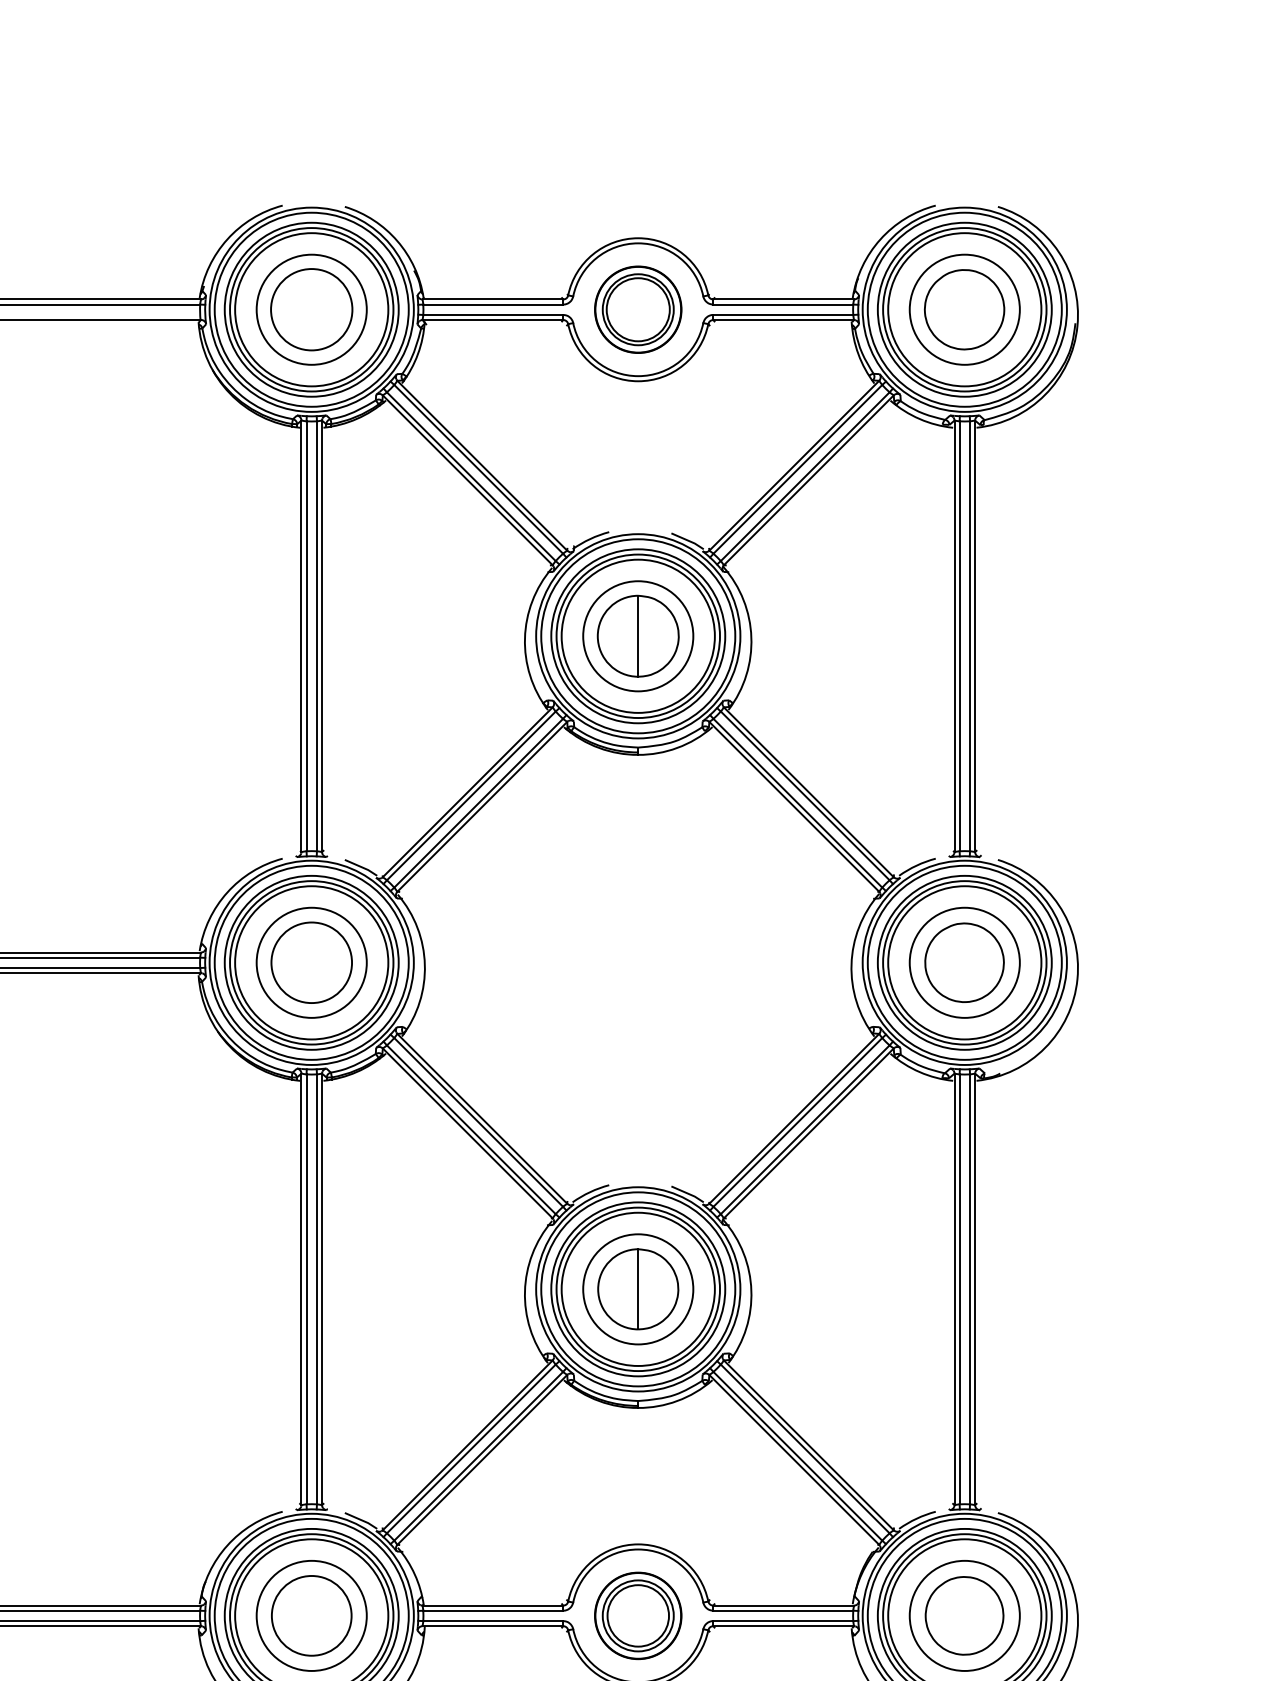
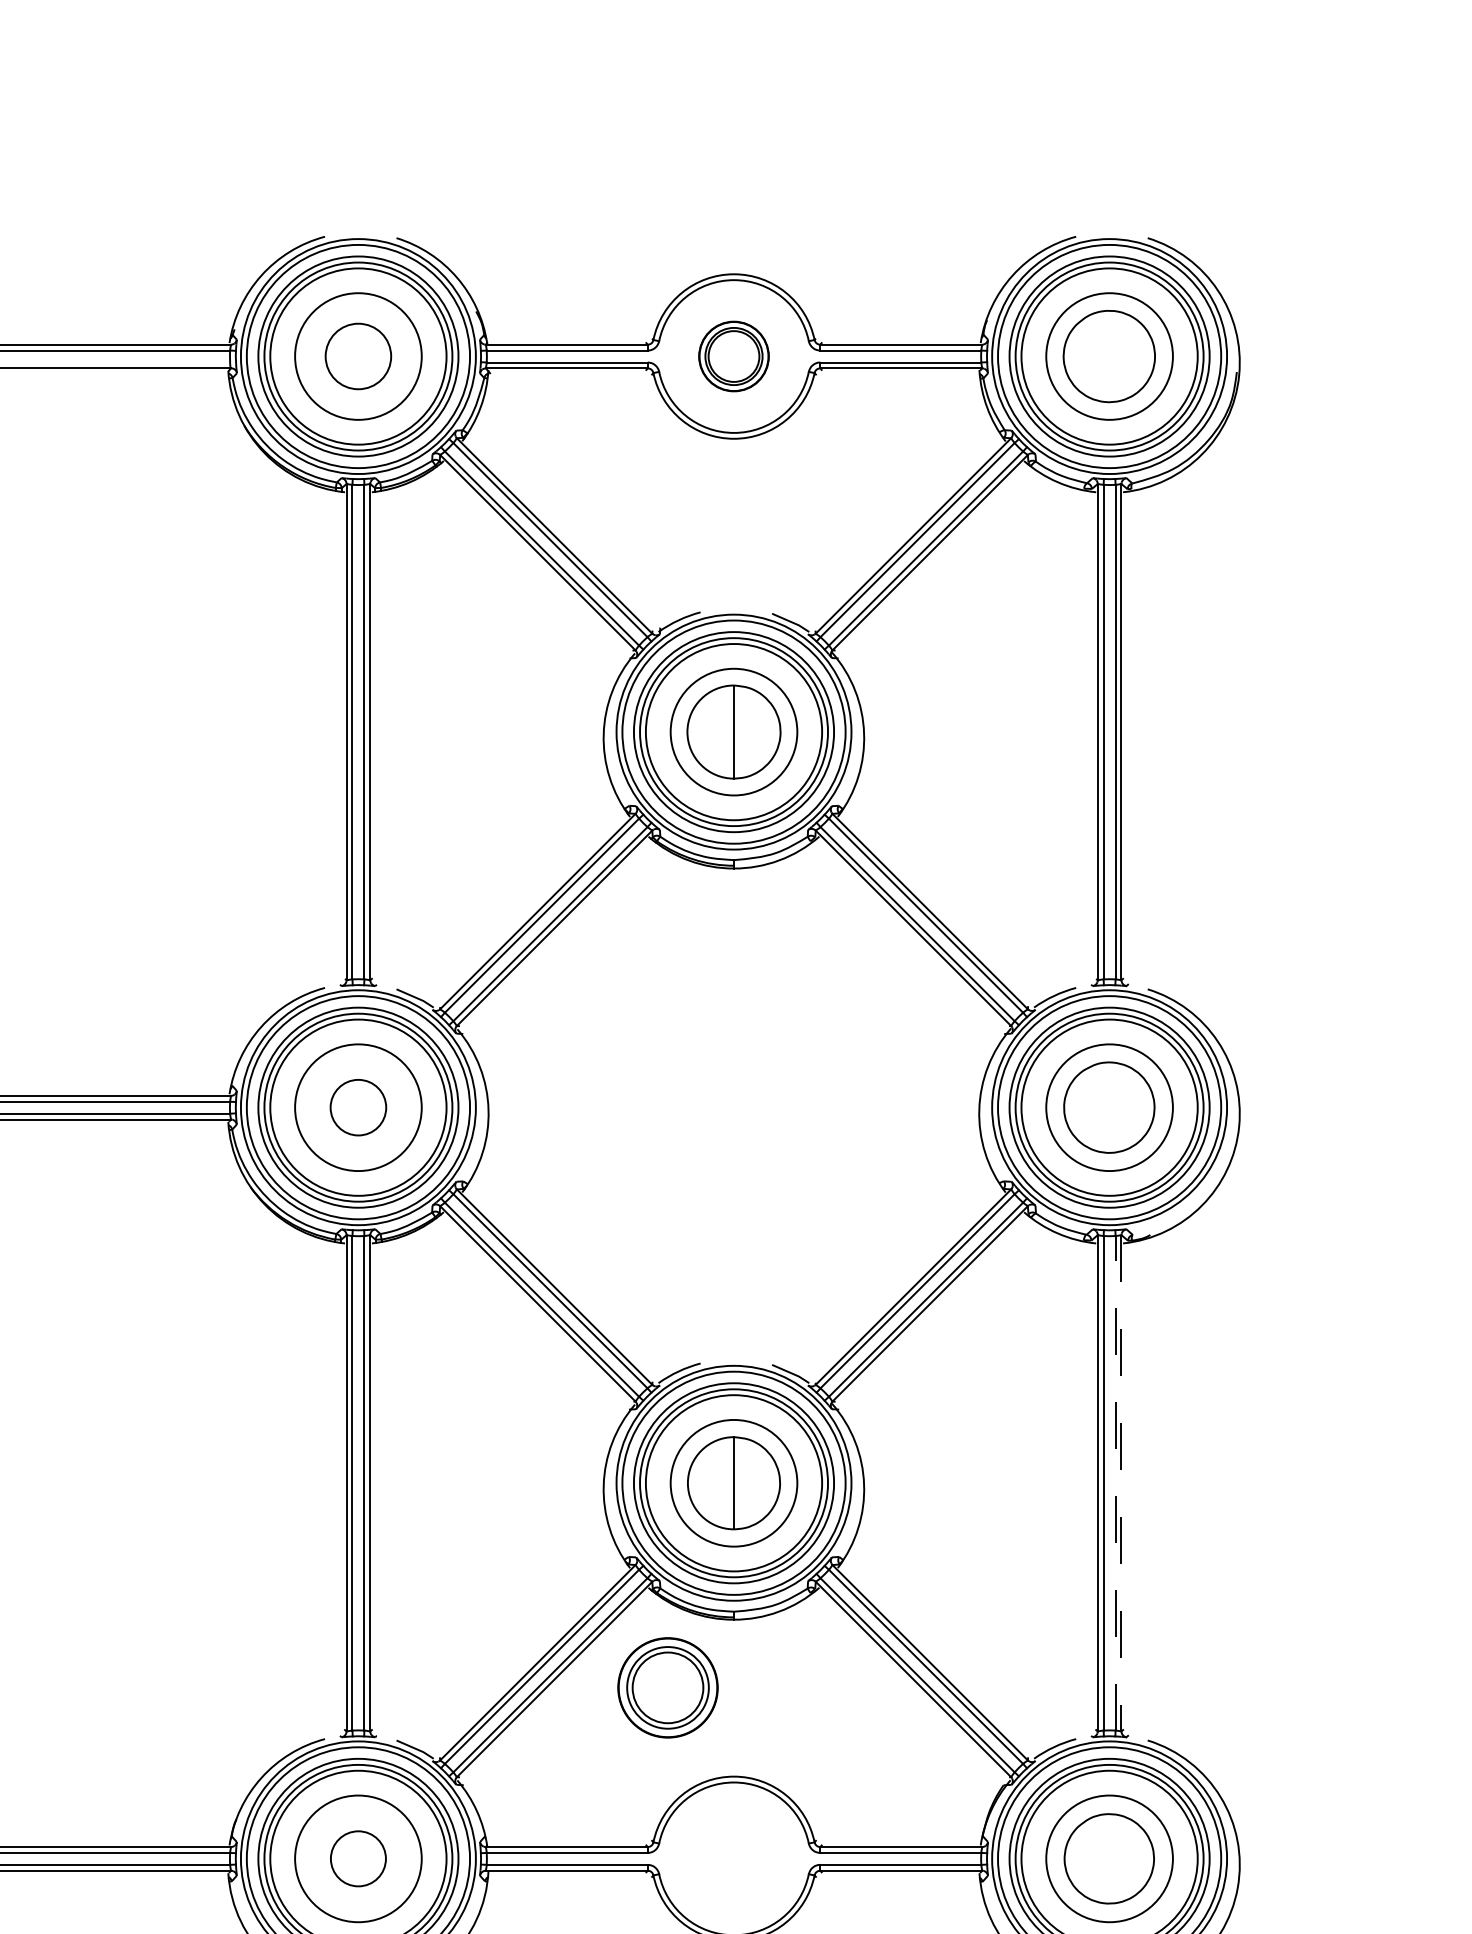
circle: (311, 309) -> (358, 356), size x0.7
part: (637, 309) -> (733, 356), size x0.7
circle: (311, 962) -> (358, 1107), size x0.6
line: (969, 1288) -> (1115, 1482), solid -> dashed
line: (975, 1289) -> (1121, 1483), solid -> dashed
circle: (311, 1615) -> (358, 1858), size x0.6
part: (637, 1615) -> (667, 1687), moved

